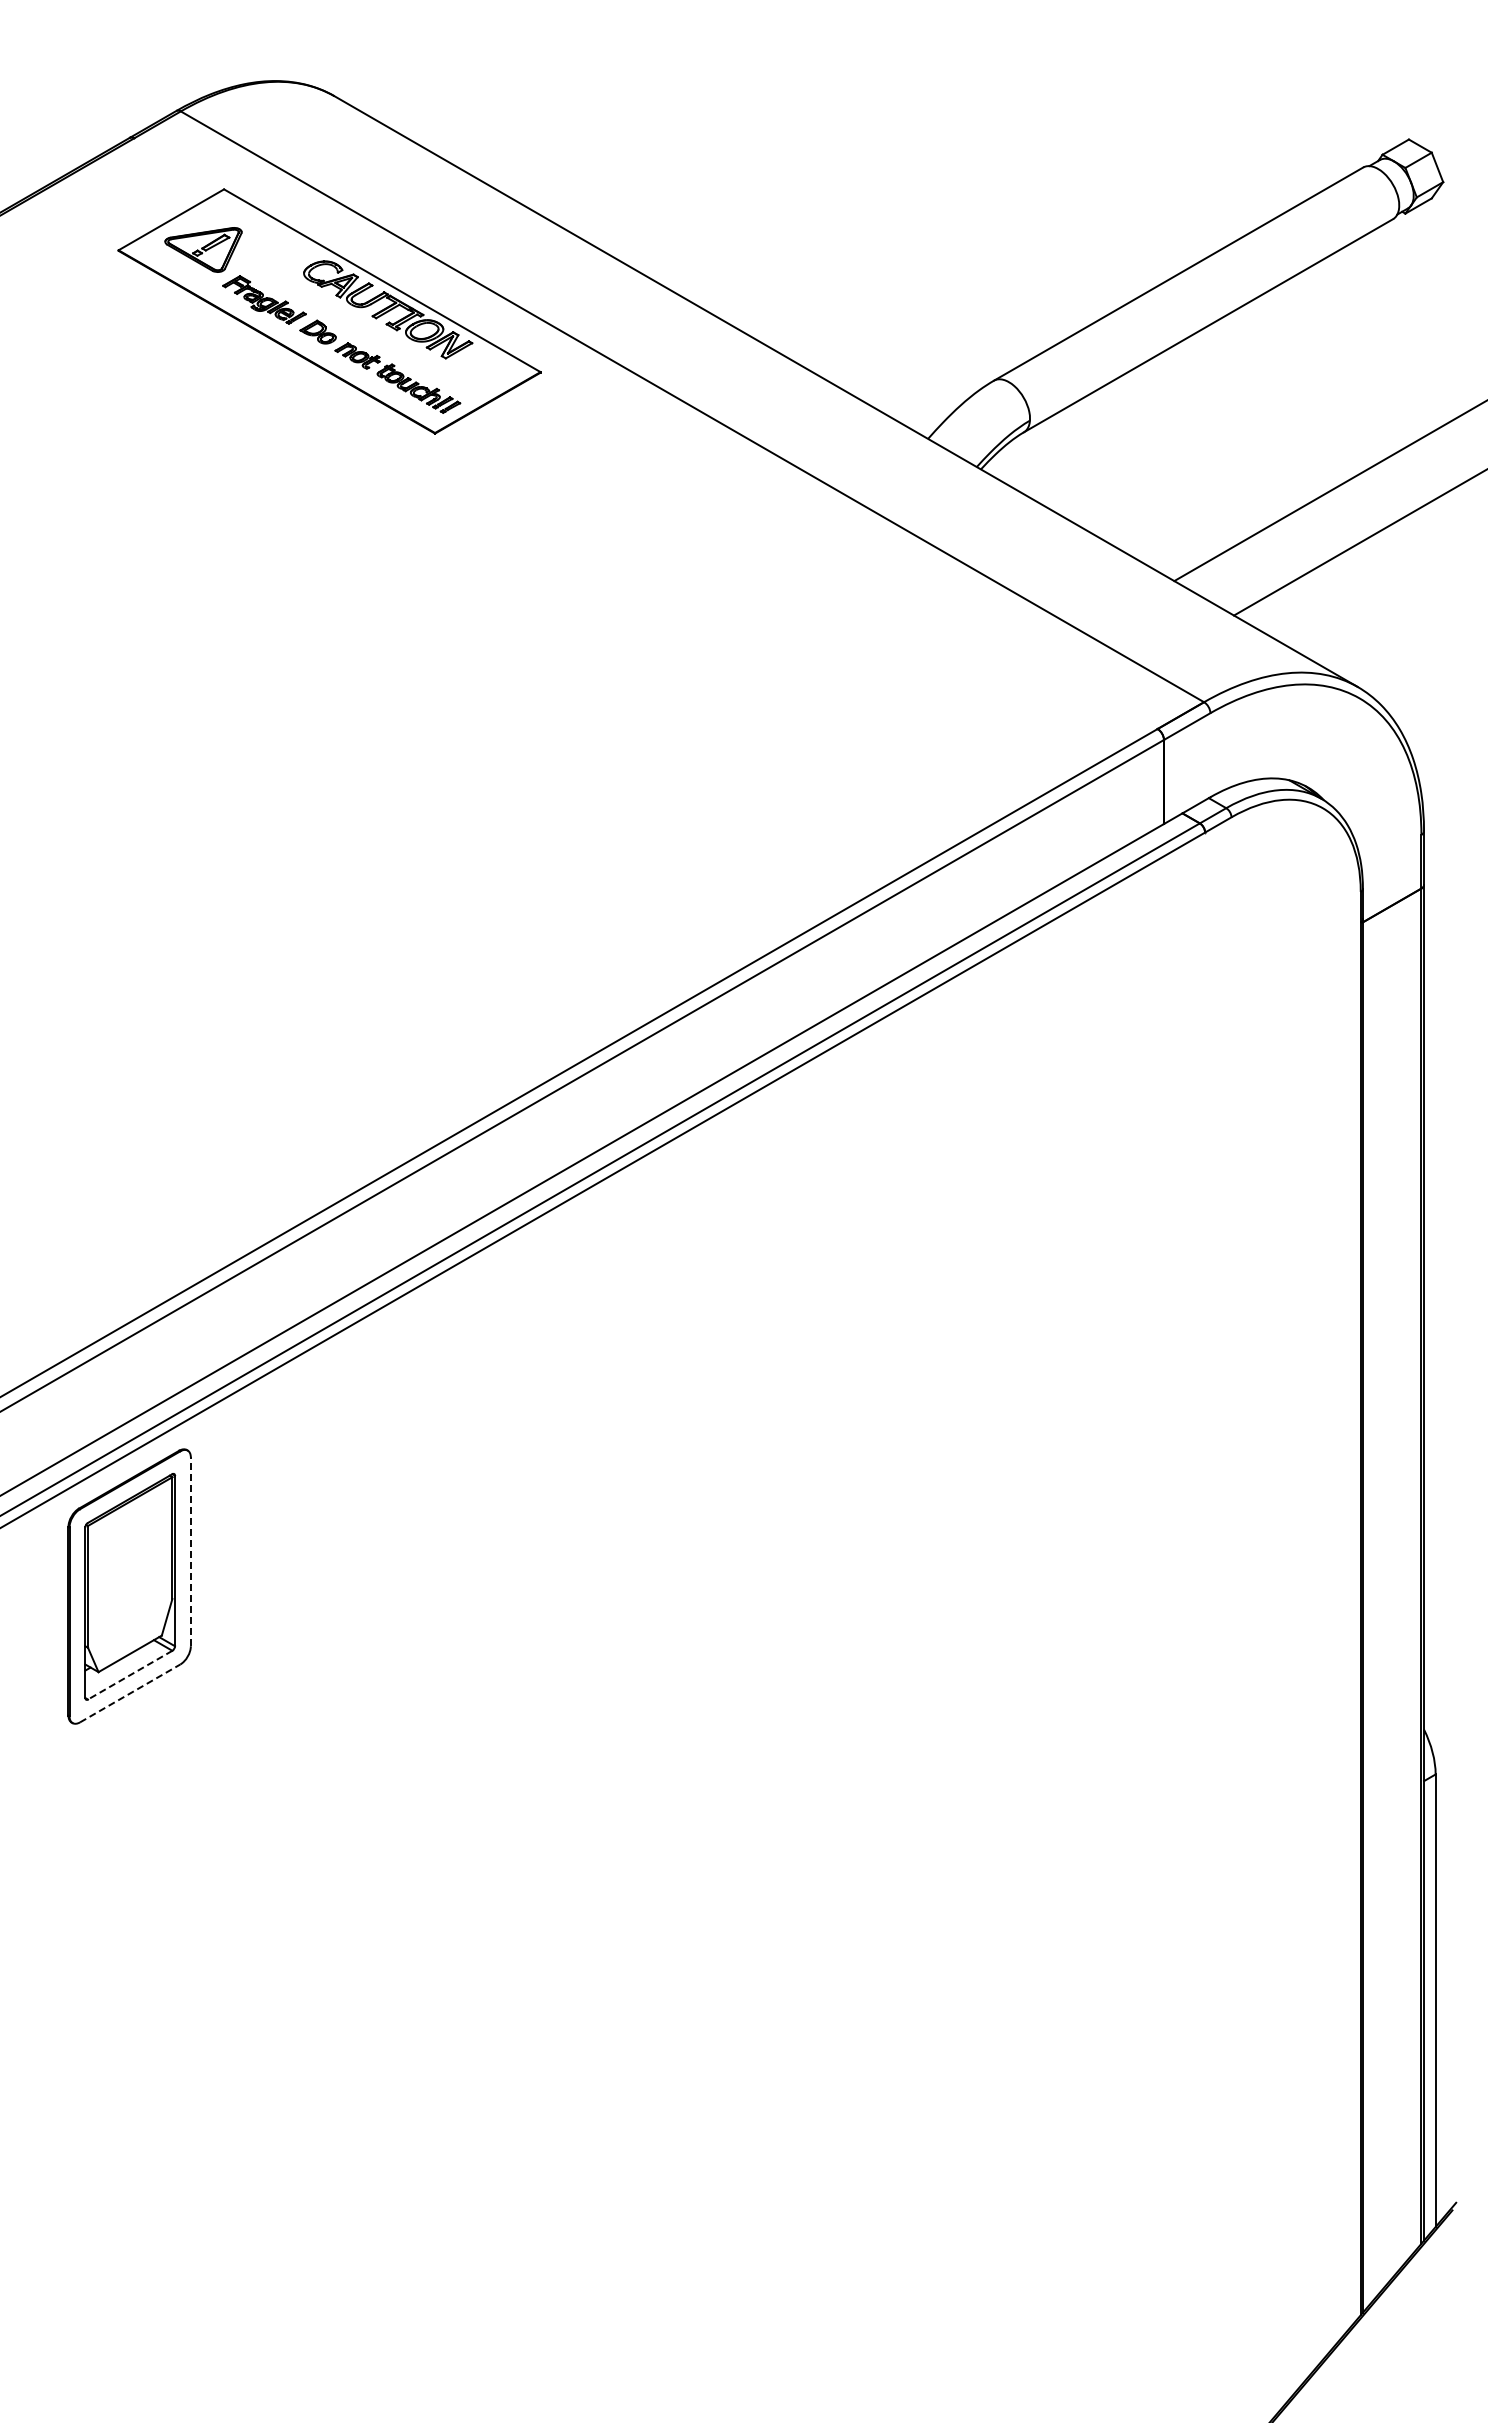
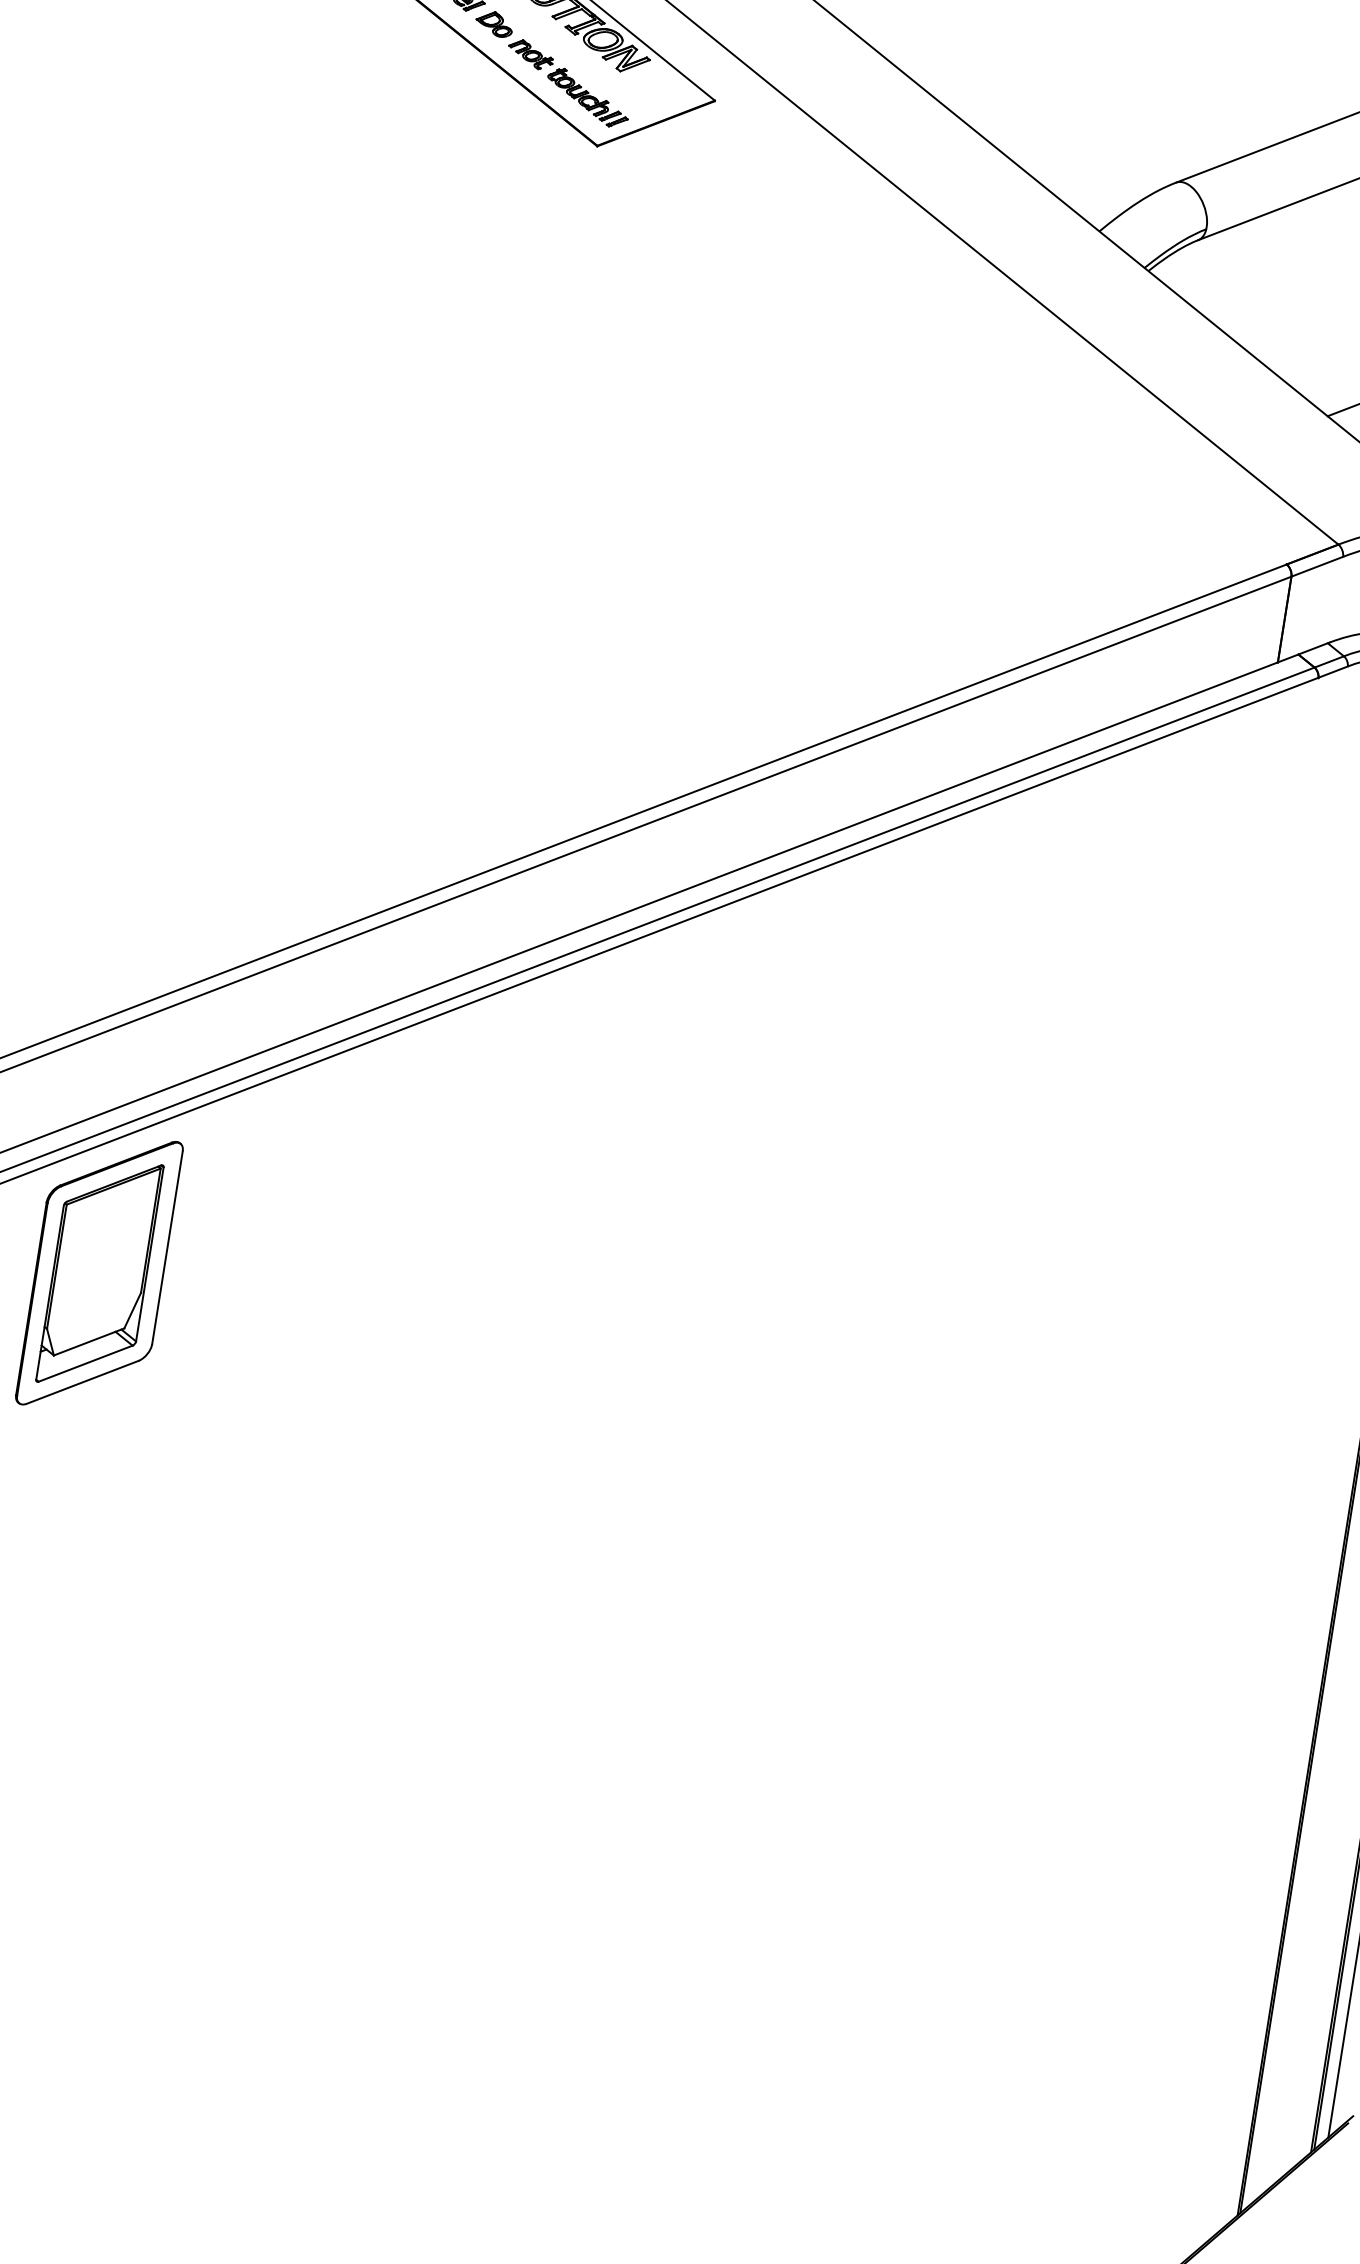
line: (190, 1551) -> (167, 1247), dashed -> solid
line: (130, 1675) -> (85, 1364), dashed -> solid
line: (130, 1693) -> (83, 1382), dashed -> solid

